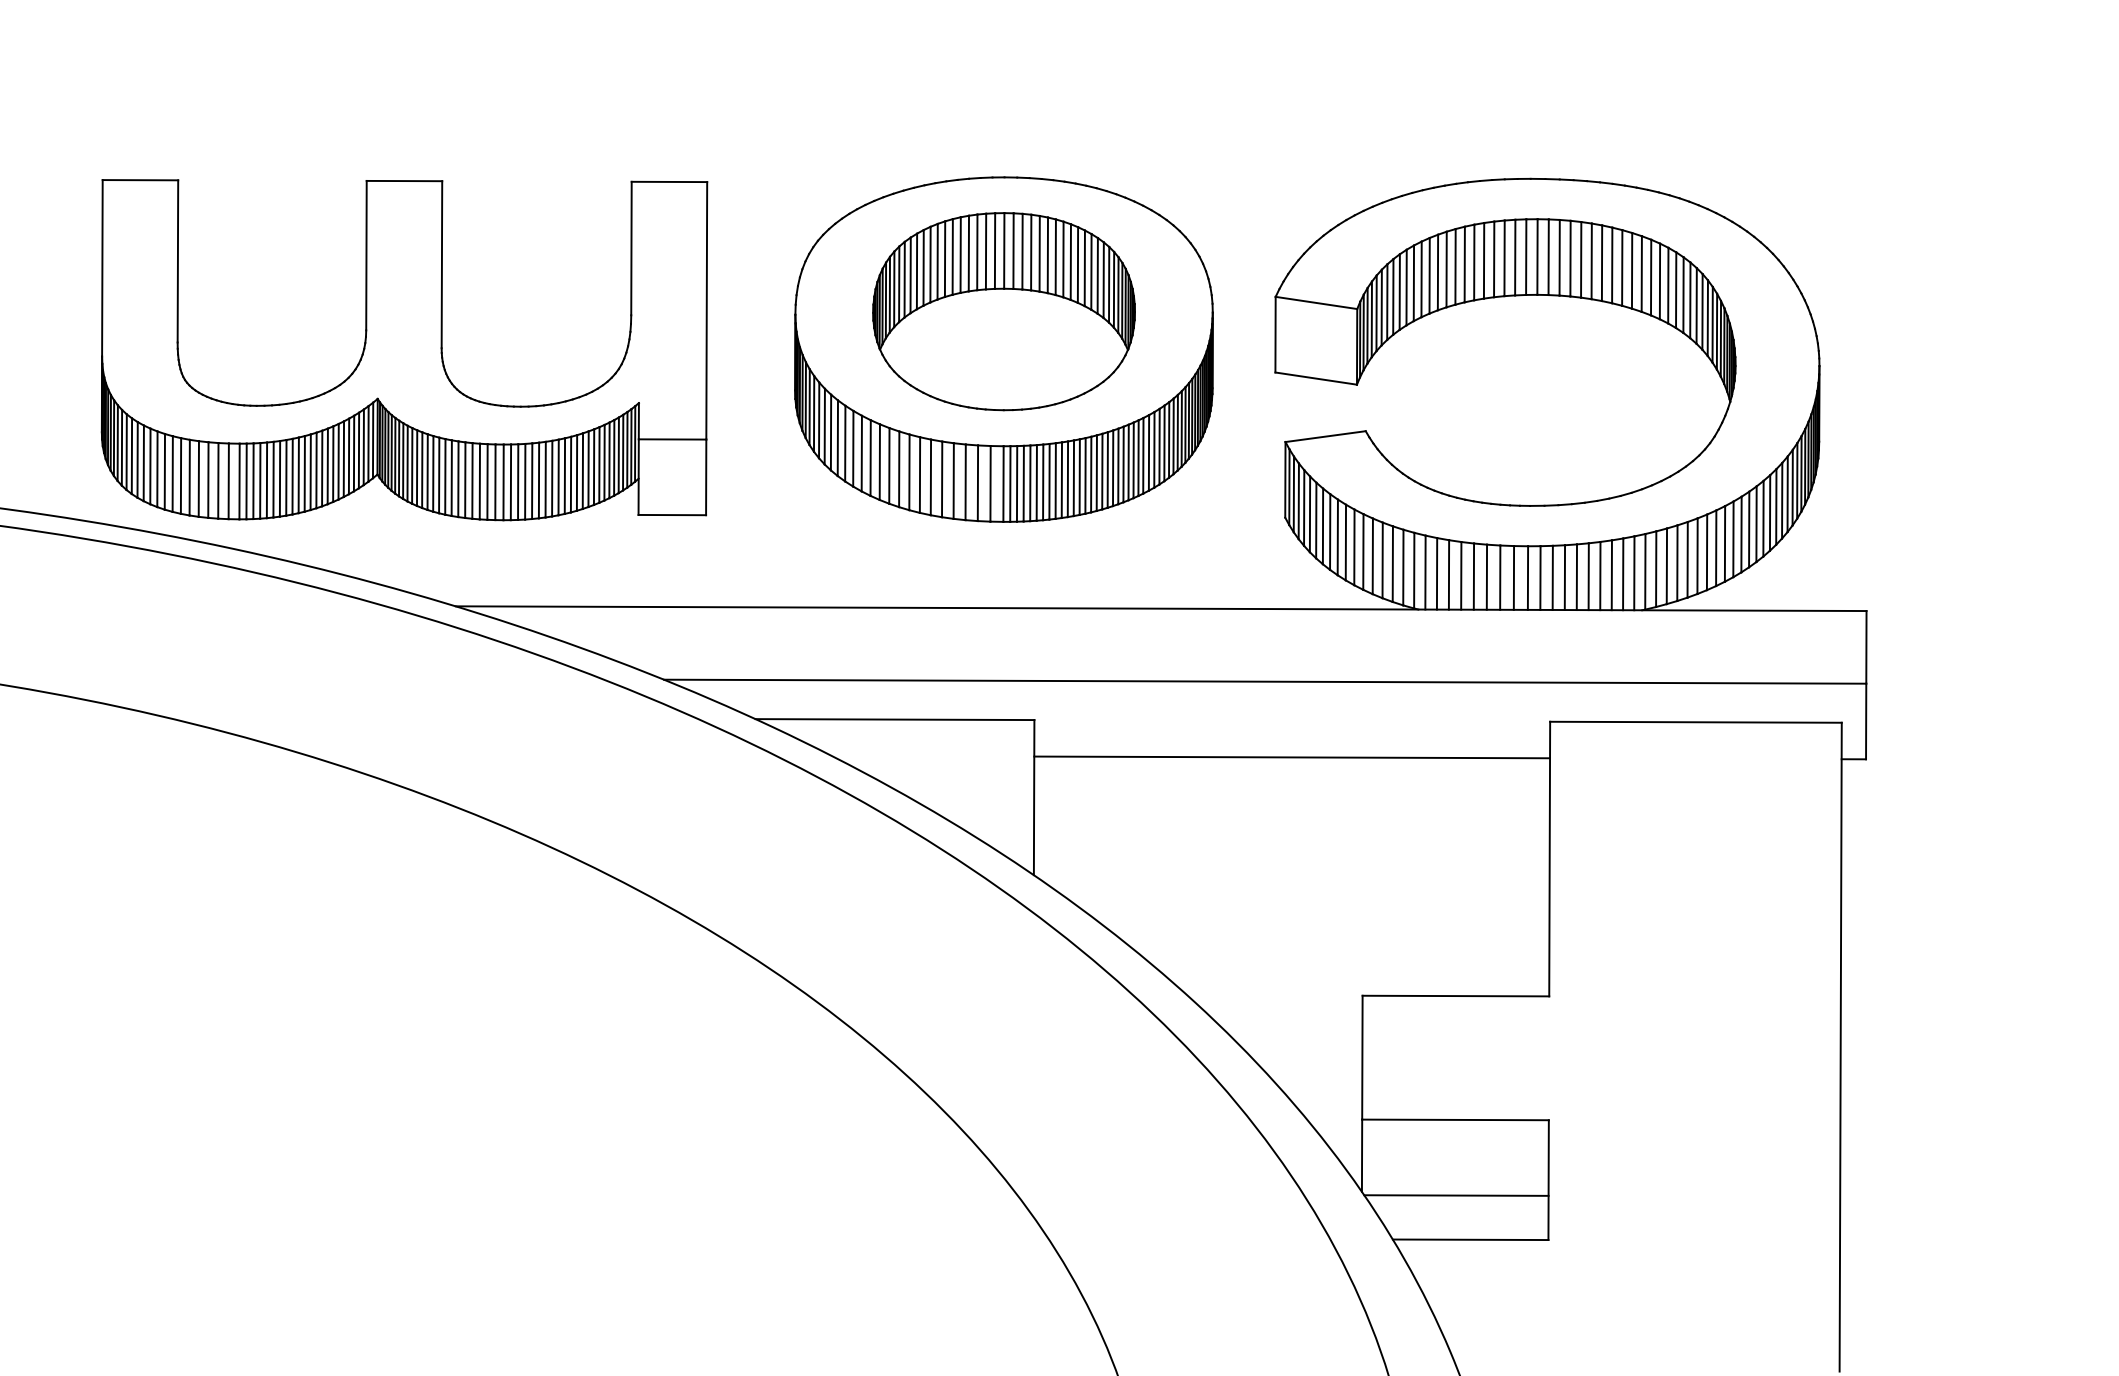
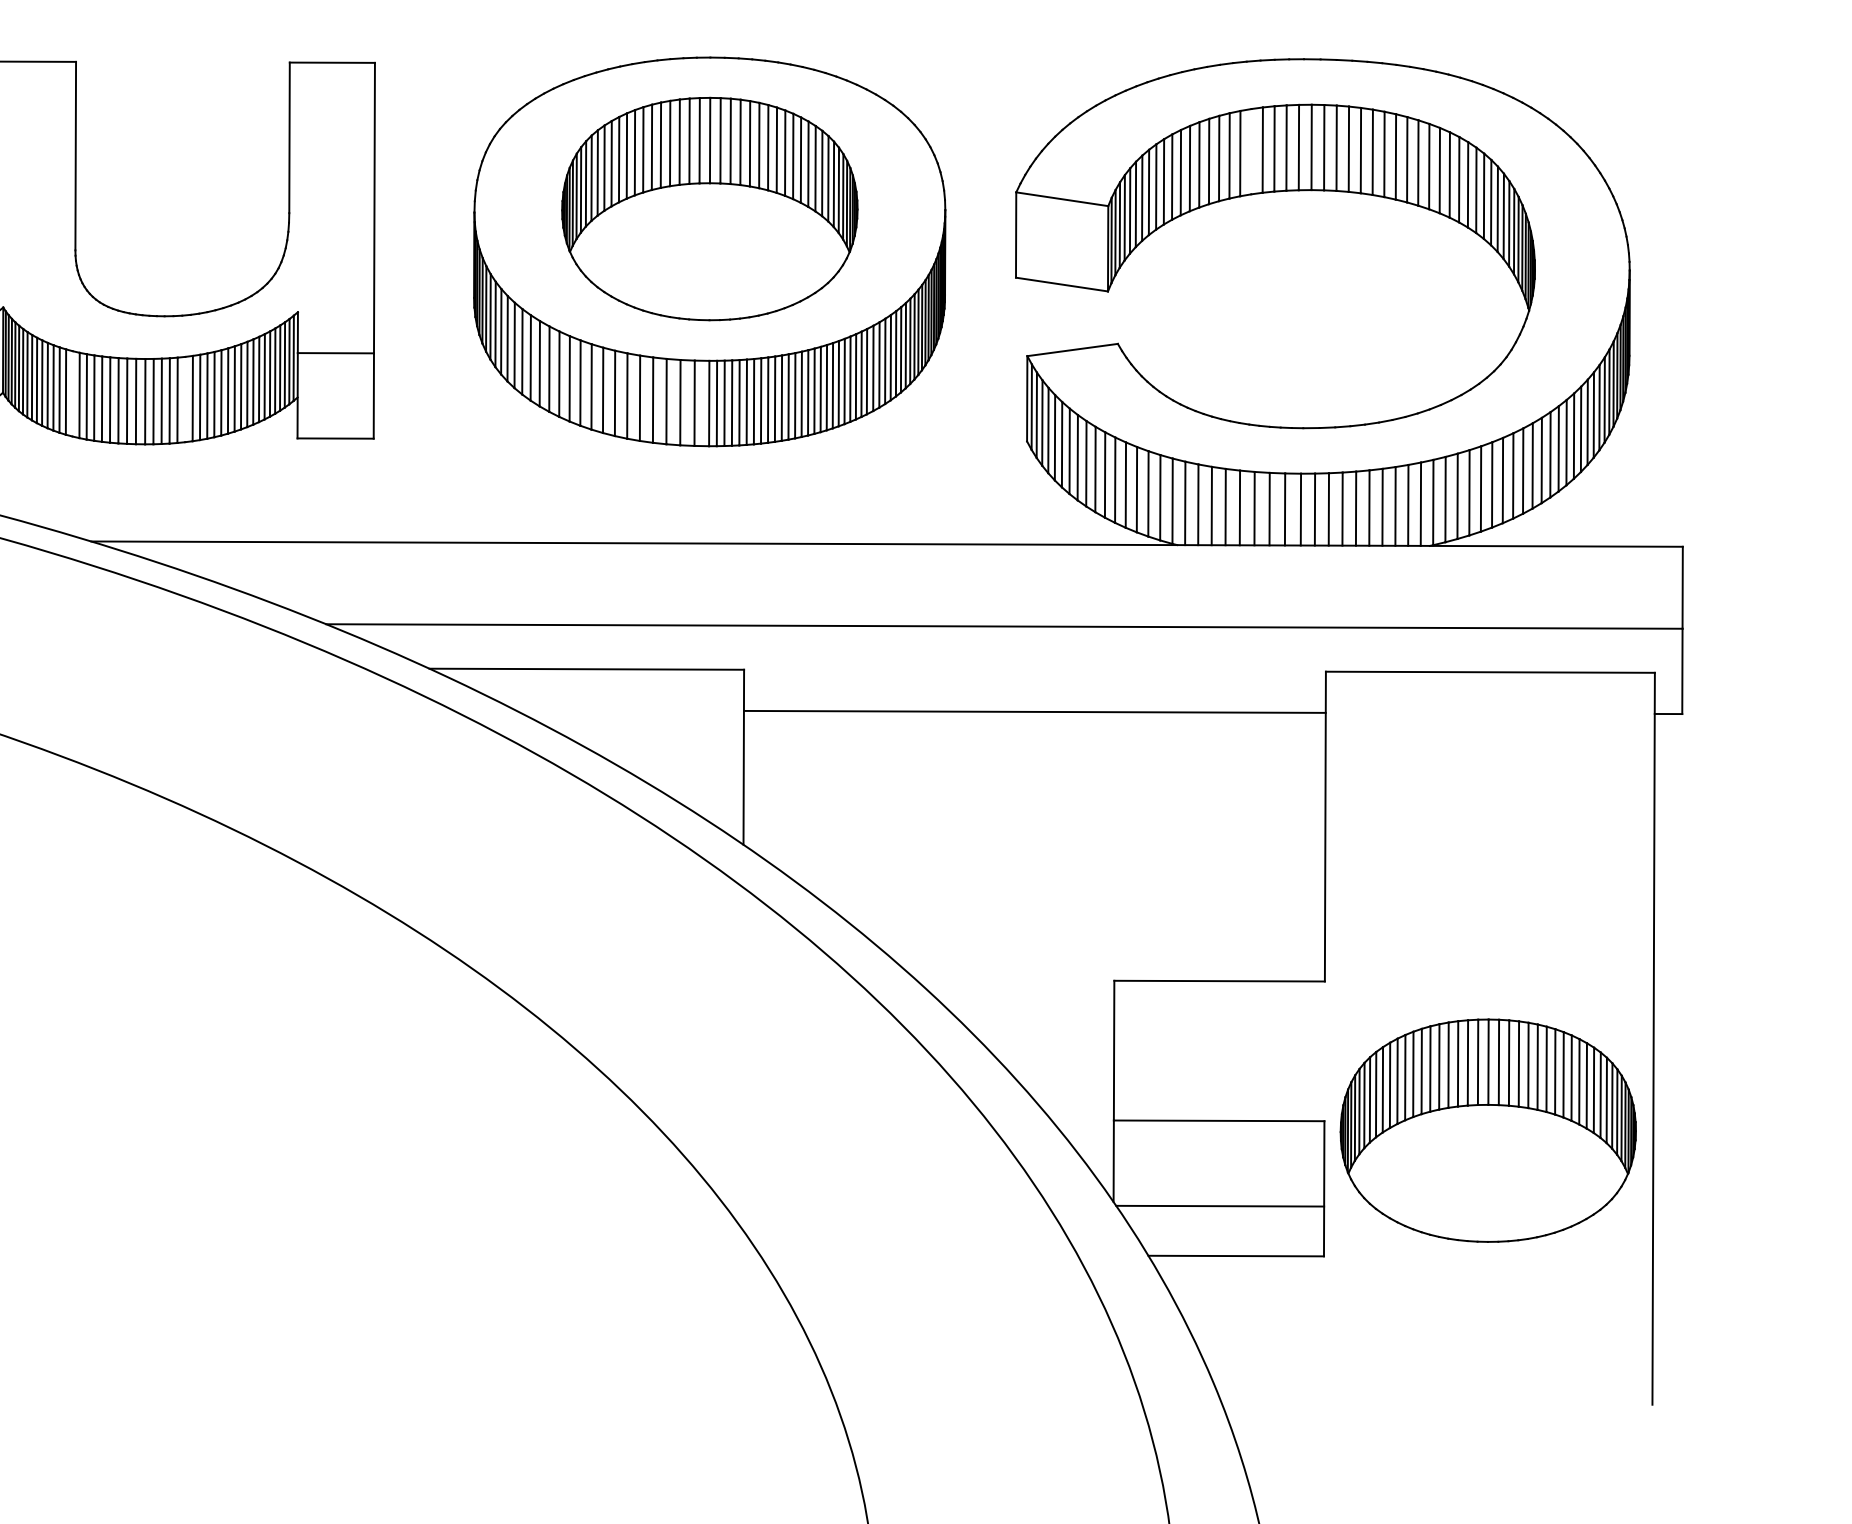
line: (1483, 260) -> (1250, 151), removed
line: (439, 475) -> (72, 393), removed
line: (538, 480) -> (184, 399), removed
part: (1693, 1128) -> (1487, 1130), added

